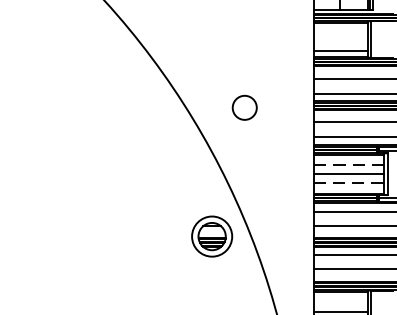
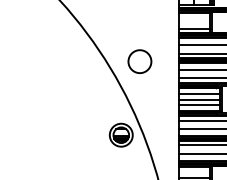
circle: (243, 107) -> (139, 61), size x1.67
line: (348, 165) -> (199, 94), dashed -> solid
line: (348, 182) -> (199, 104), dashed -> solid

